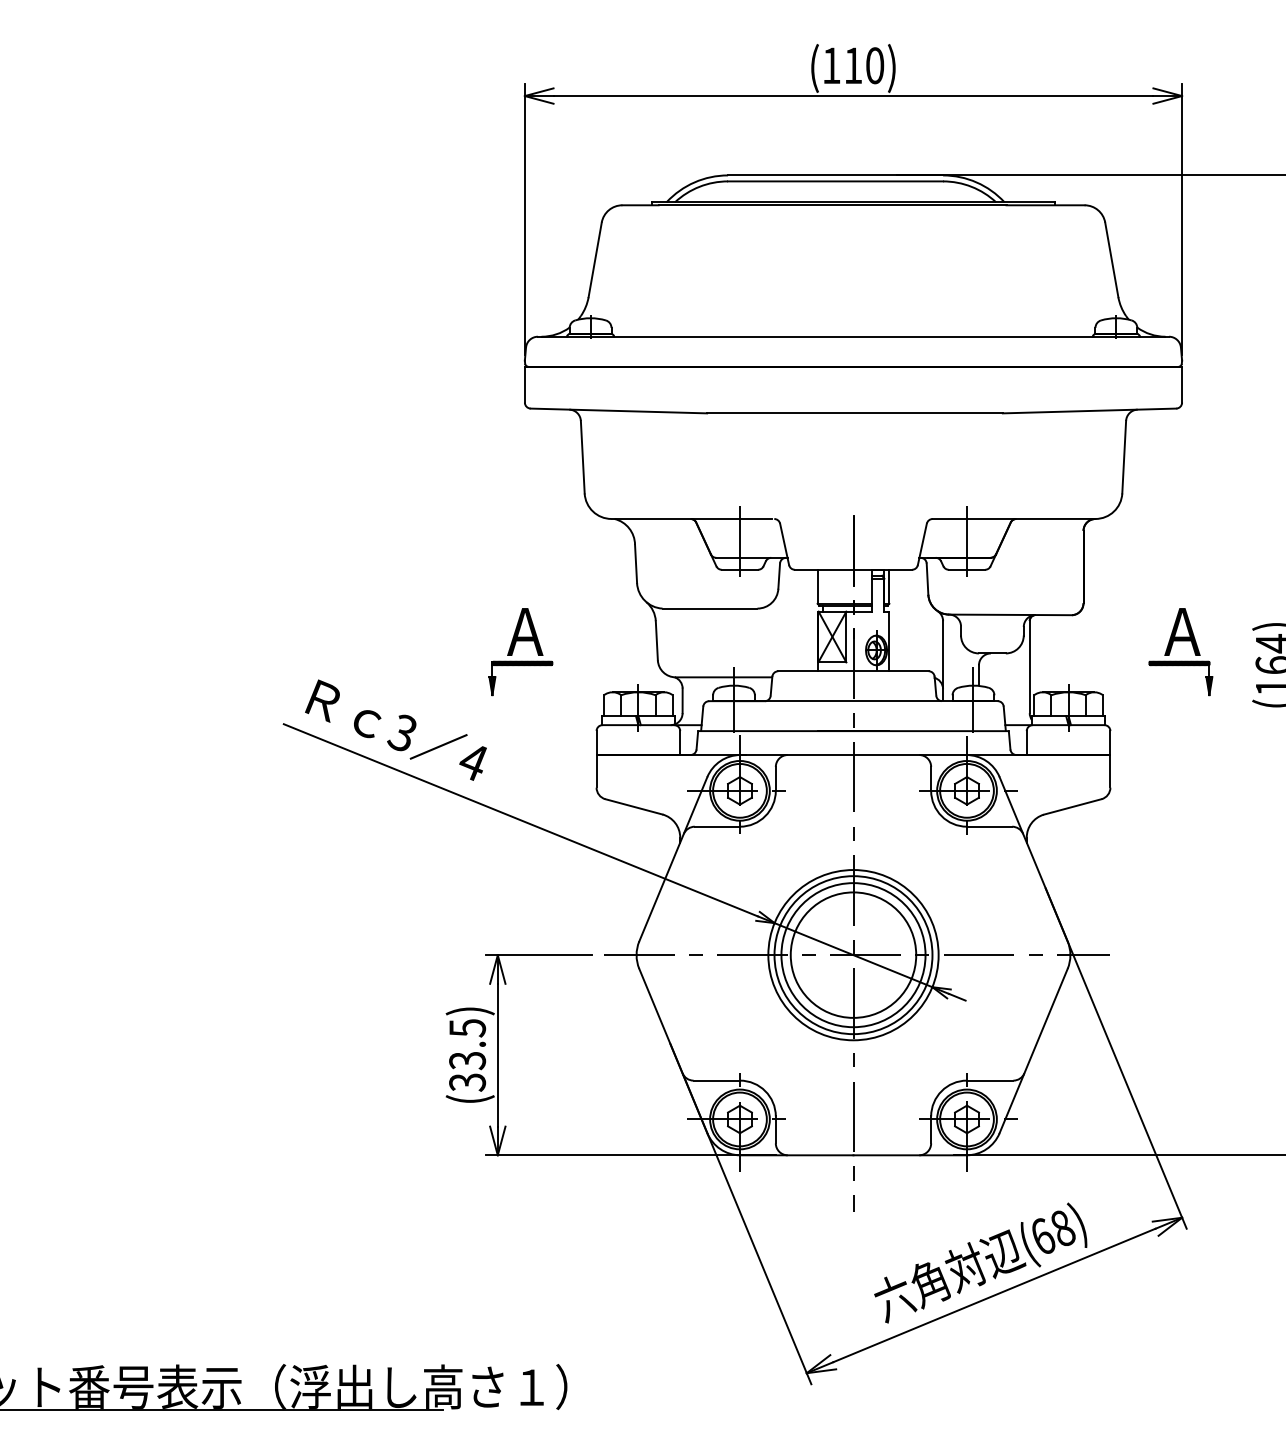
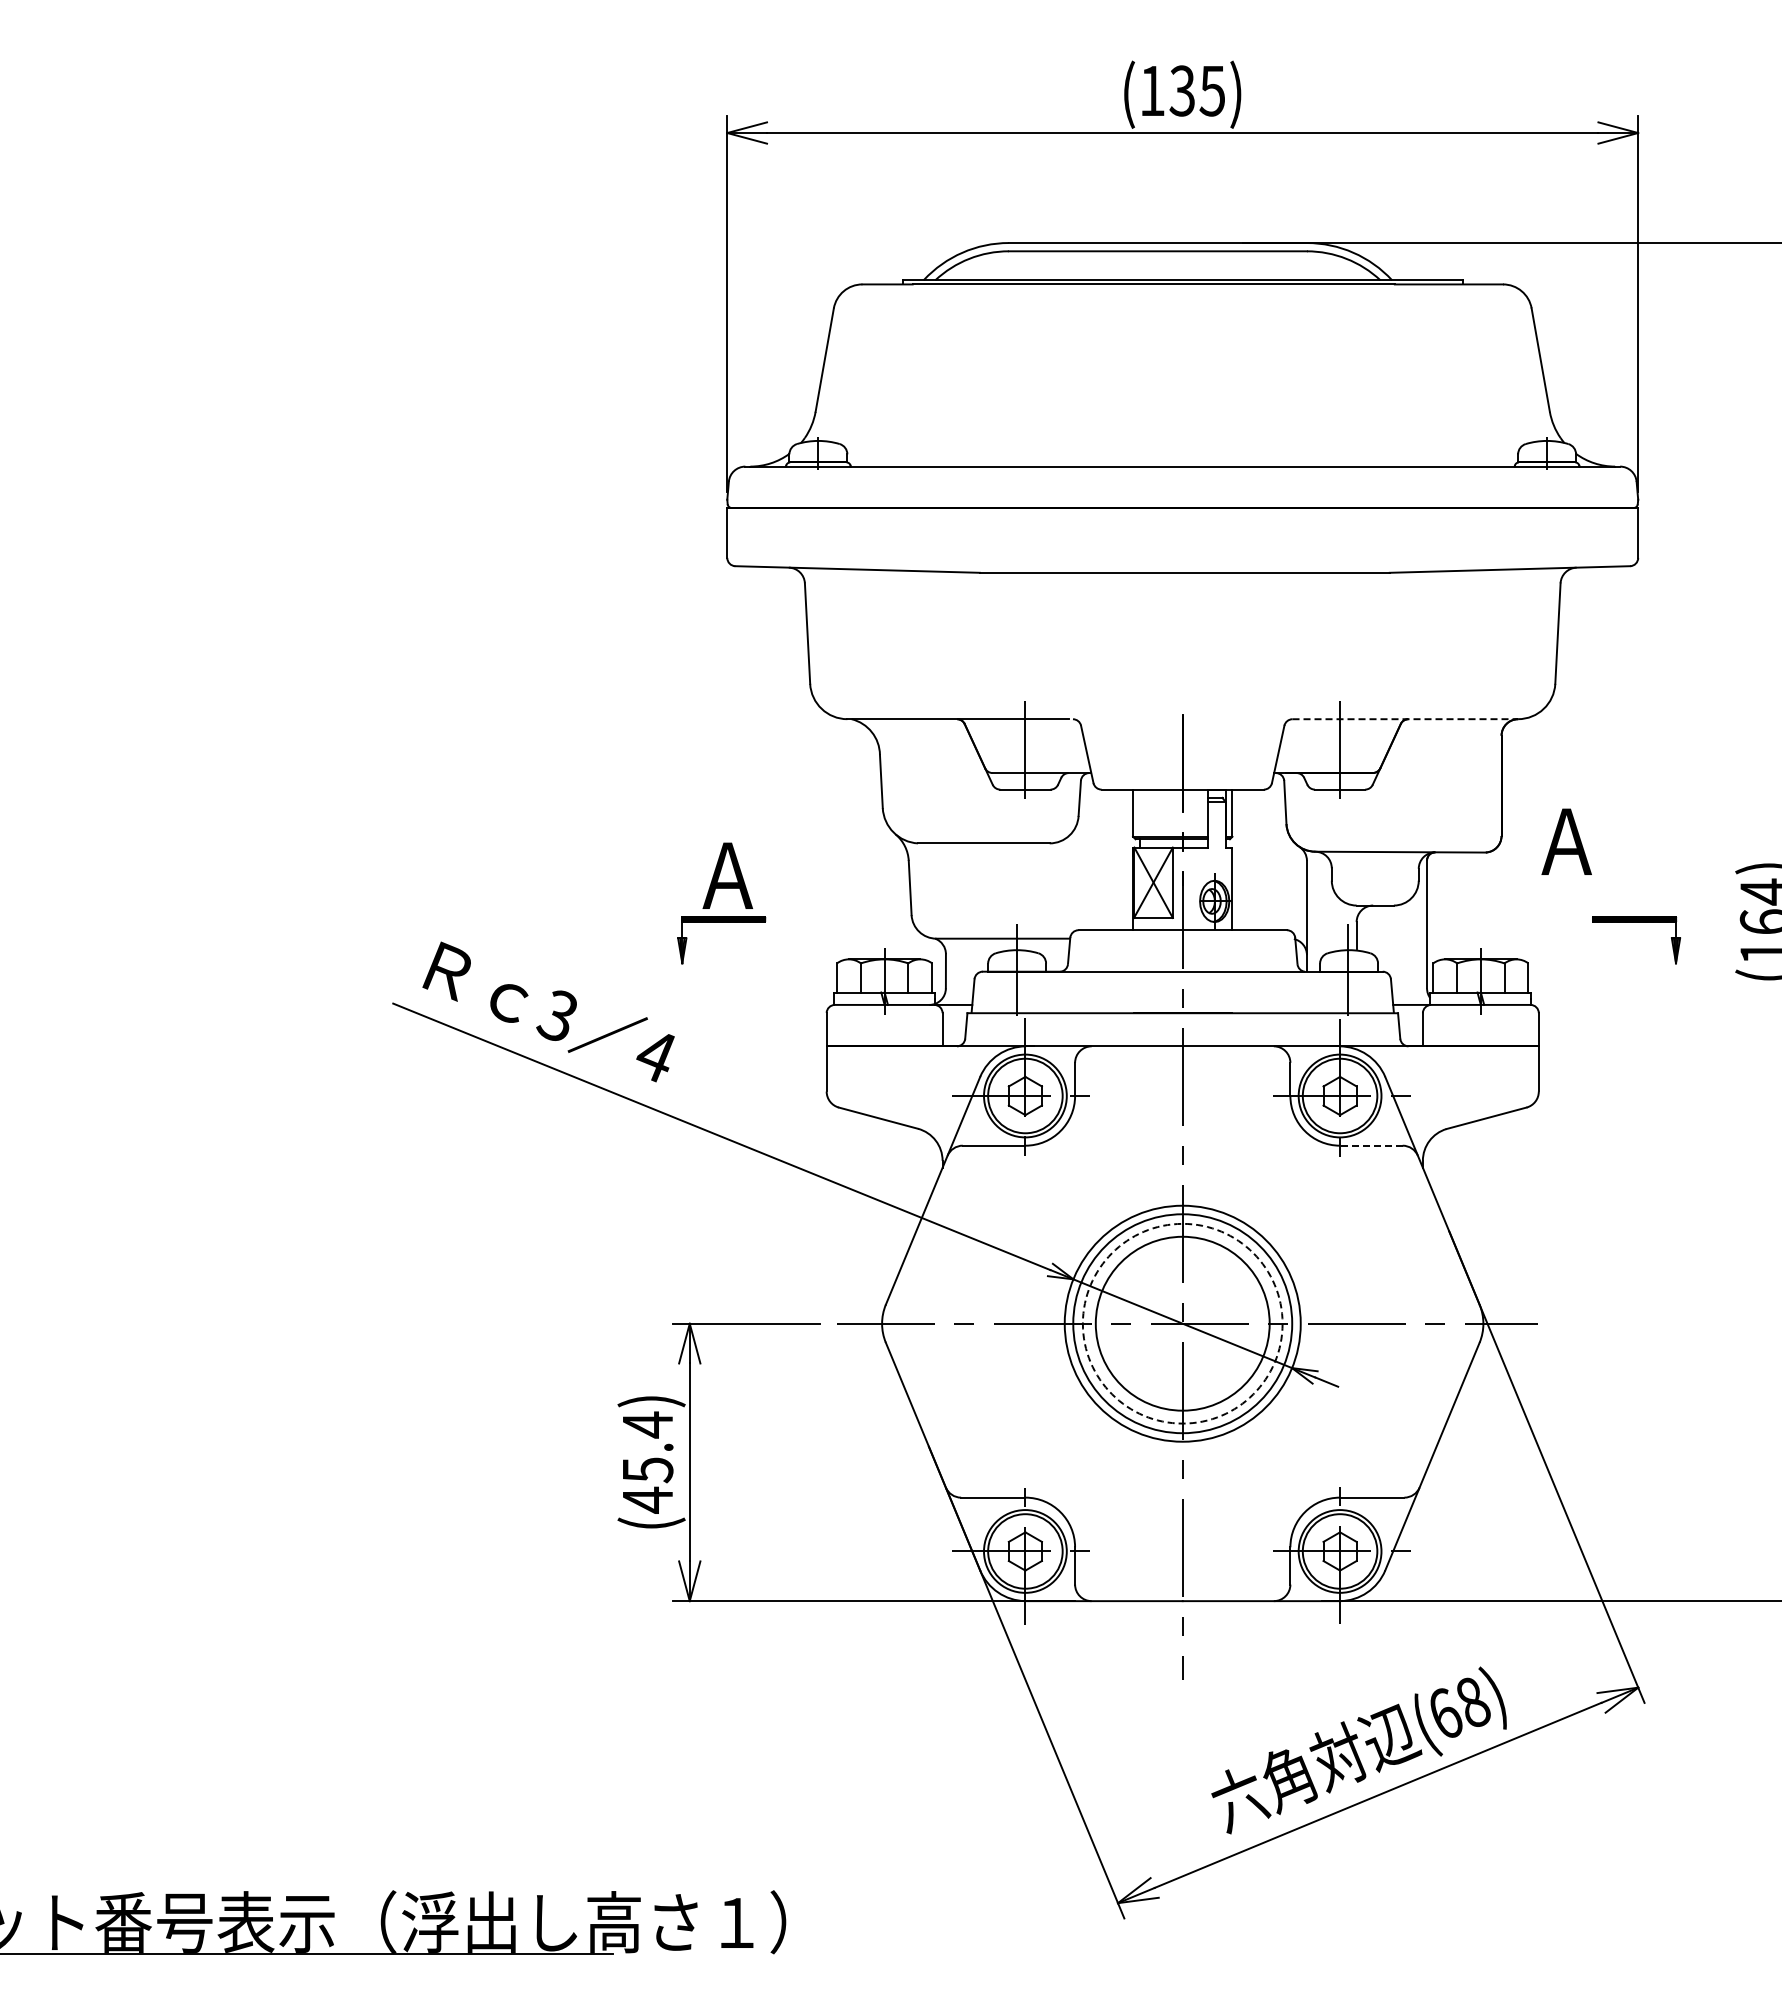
text: (864, 65) -> (1197, 90), (110) -> (135)
line: (1014, 519) -> (1405, 719), solid -> dashed
text: (1182, 631) -> (1566, 841), moved
line: (988, 826) -> (1370, 1145), solid -> dashed
circle: (853, 954) -> (1182, 1323), solid -> dashed
text: (467, 1055) -> (647, 1462), (33.5) -> (45.4)

